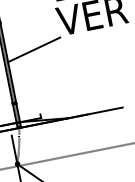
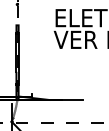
line: (33, 49) -> (35, 53), removed

